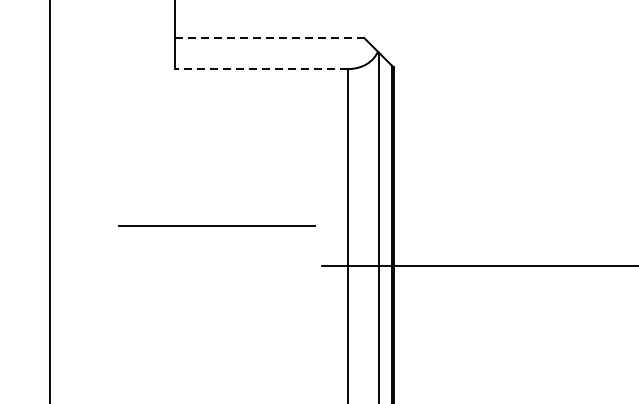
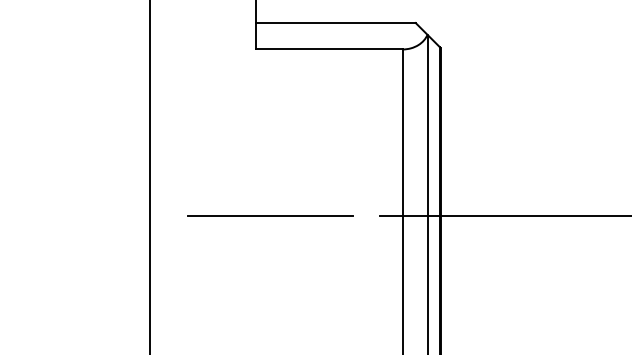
line: (269, 38) -> (335, 23), dashed -> solid
line: (260, 69) -> (328, 49), dashed -> solid
line: (217, 225) -> (270, 215), moved

